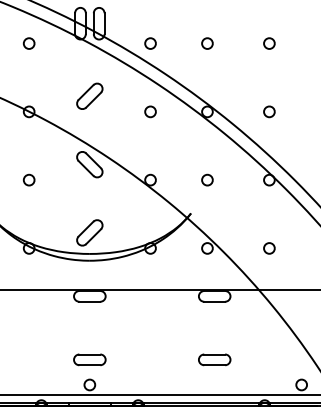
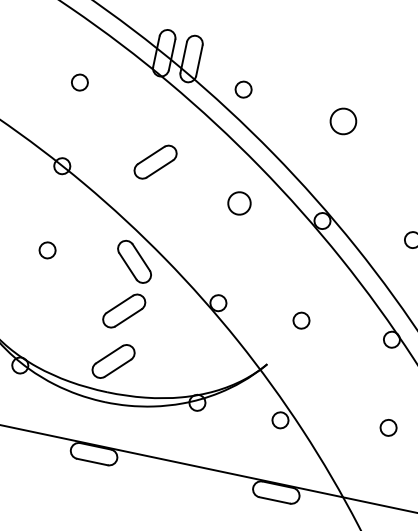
circle: (28, 43) -> (78, 82), moved
circle: (150, 43) -> (243, 89), moved
circle: (207, 43) -> (343, 121), size x1.6
circle: (150, 111) -> (239, 202), size x1.4
circle: (28, 179) -> (46, 249), moved
part: (89, 197) -> (123, 309), added
circle: (269, 248) -> (388, 428), moved

